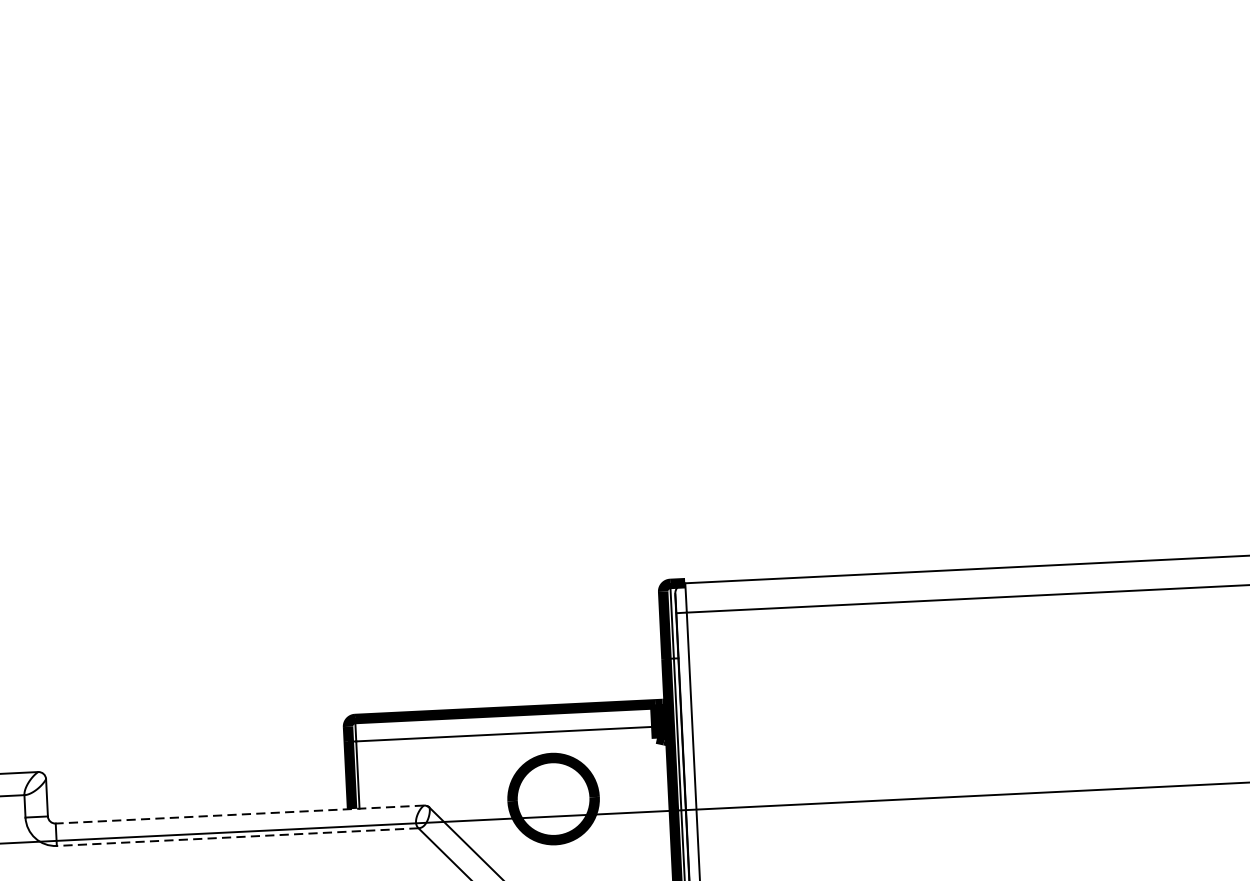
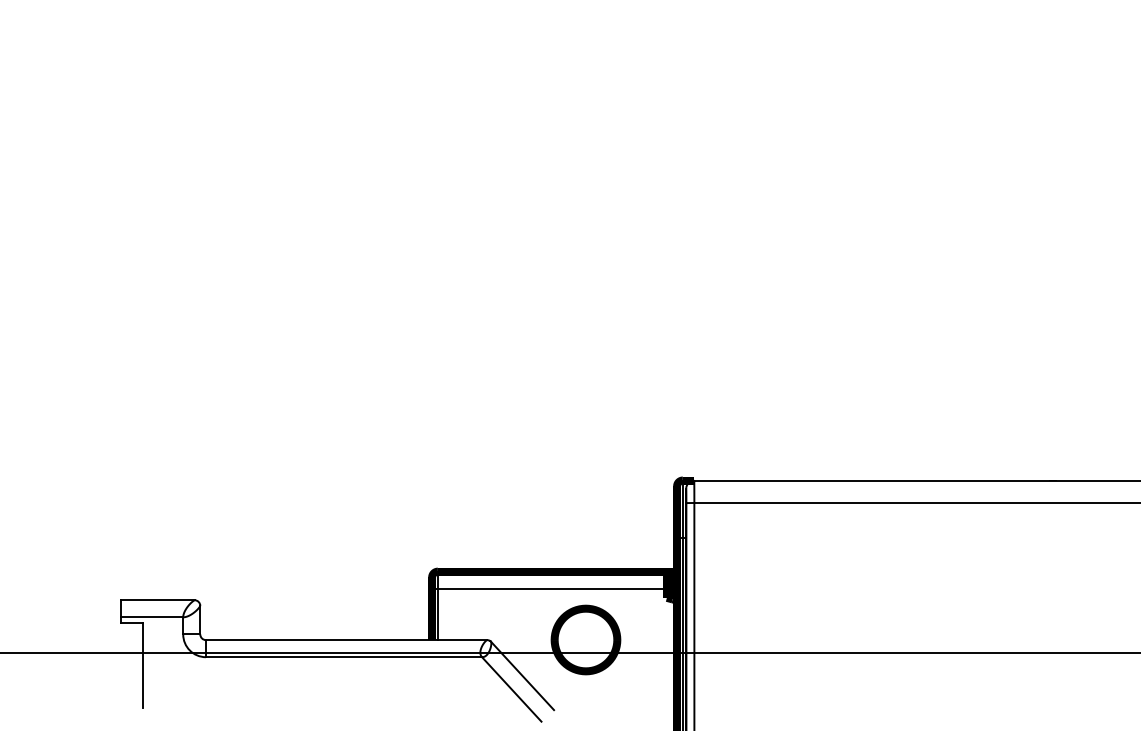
line: (239, 815) -> (346, 640), dashed -> solid
line: (237, 837) -> (343, 657), dashed -> solid

